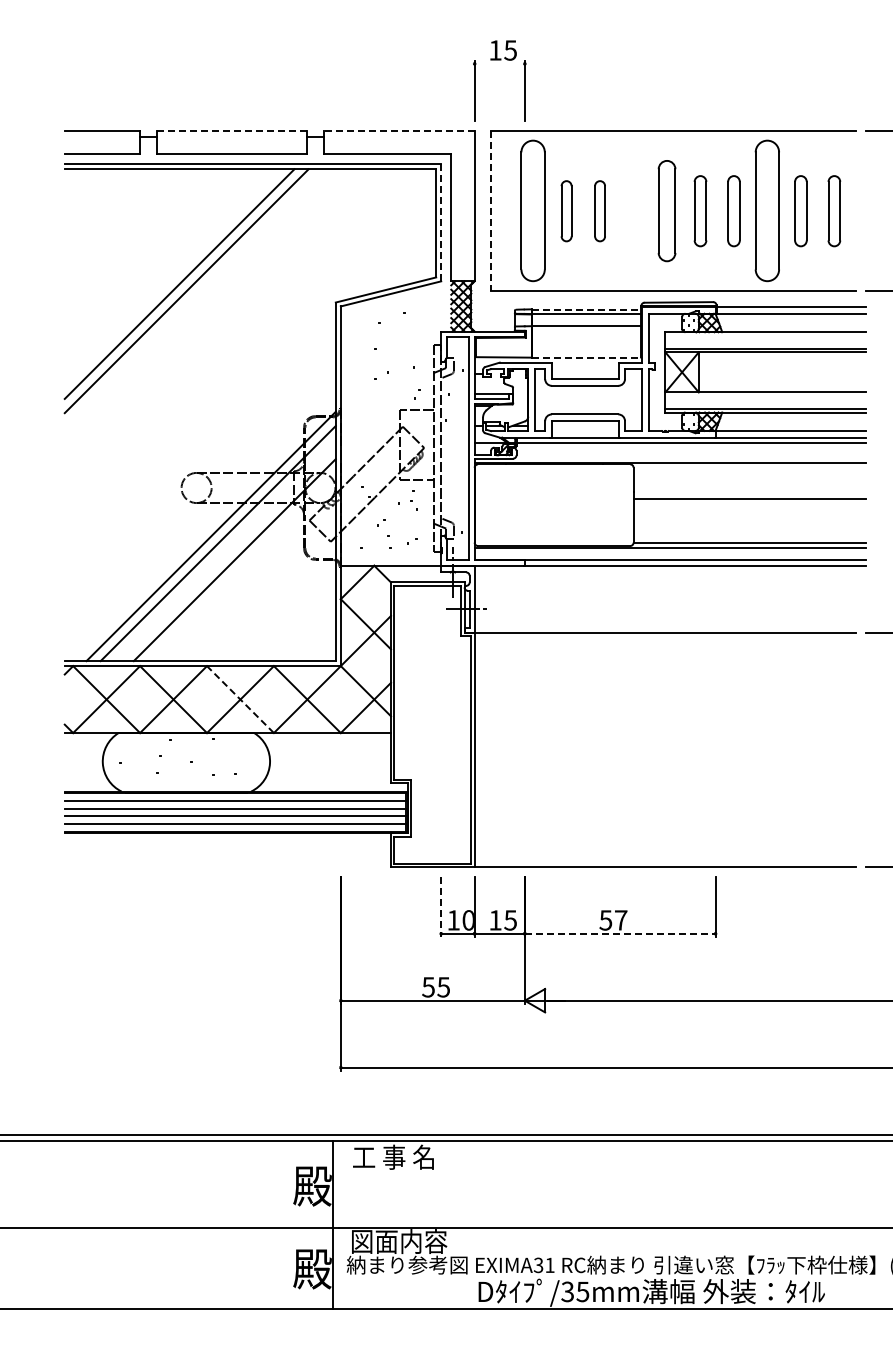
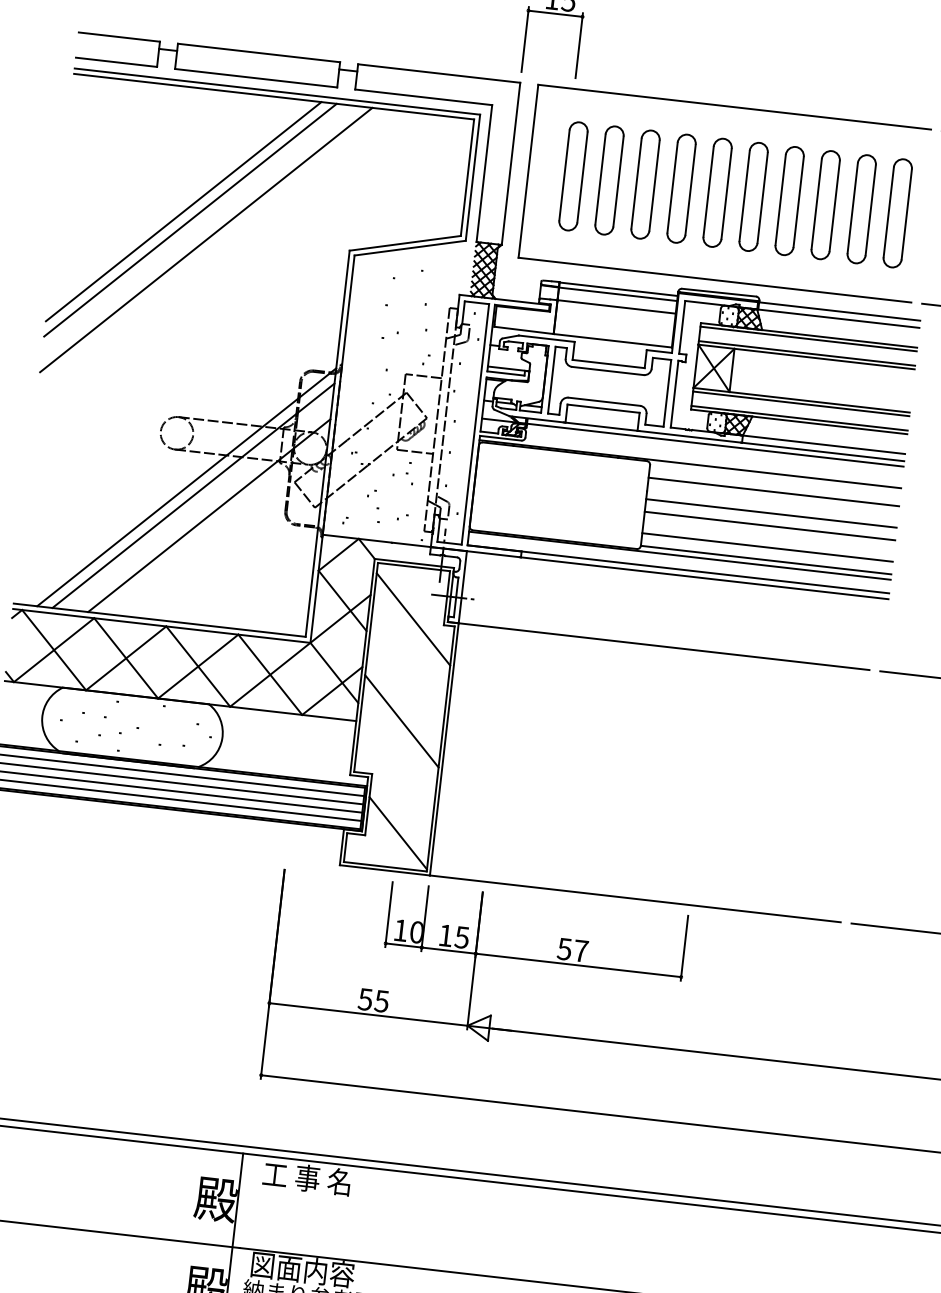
line: (499, 63) -> (555, 13), added
line: (231, 130) -> (258, 52), dashed -> solid
line: (398, 130) -> (438, 73), dashed -> solid
line: (491, 211) -> (528, 171), dashed -> solid
part: (533, 211) -> (573, 176), size x0.71
part: (566, 211) -> (609, 180), size x1.67
part: (599, 211) -> (644, 185), size x1.67
part: (633, 211) -> (681, 189), added
part: (700, 211) -> (753, 197), size x1.43
part: (733, 211) -> (789, 201), size x1.43
part: (767, 211) -> (825, 205), size x0.71
part: (800, 211) -> (861, 209), size x1.43
part: (834, 211) -> (897, 213), size x1.43
line: (441, 222) -> (473, 177), dashed -> solid
line: (202, 307) -> (205, 239), added
line: (586, 309) -> (618, 288), dashed -> solid
line: (765, 335) -> (808, 338), added
line: (586, 357) -> (612, 340), dashed -> solid
line: (765, 395) -> (800, 403), added
line: (749, 479) -> (773, 492), added
line: (749, 511) -> (769, 526), added
line: (749, 530) -> (767, 546), added
line: (432, 633) -> (413, 618), added
line: (240, 699) -> (198, 666), dashed -> solid
line: (432, 728) -> (401, 721), added
line: (441, 831) -> (398, 833), added
line: (441, 907) -> (389, 915), dashed -> solid
line: (620, 933) -> (578, 965), dashed -> solid

